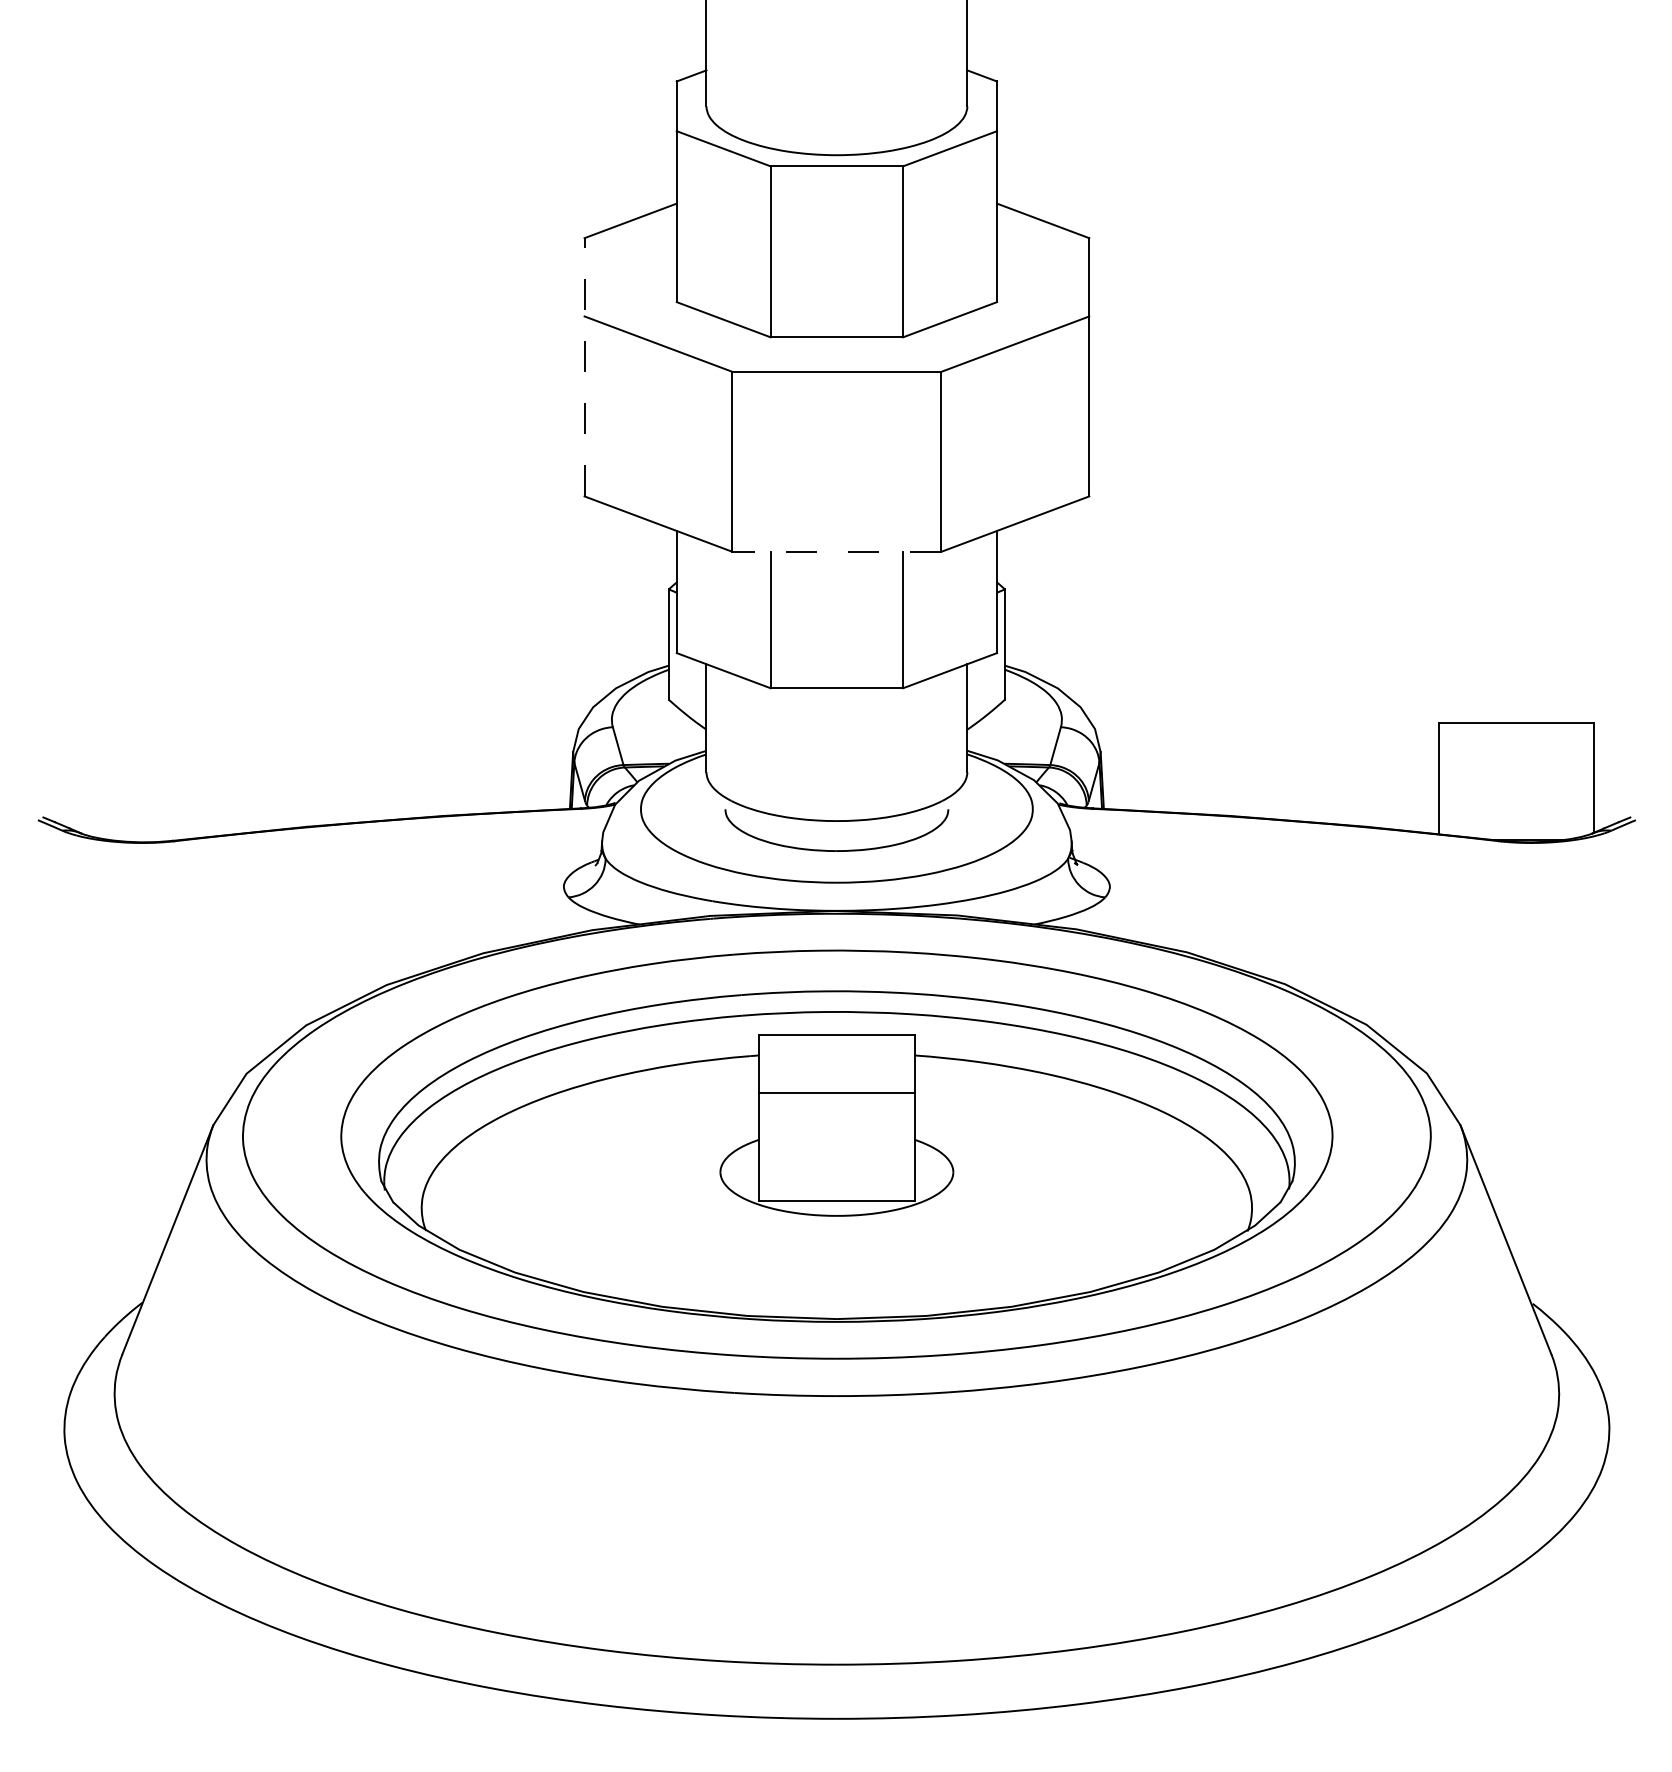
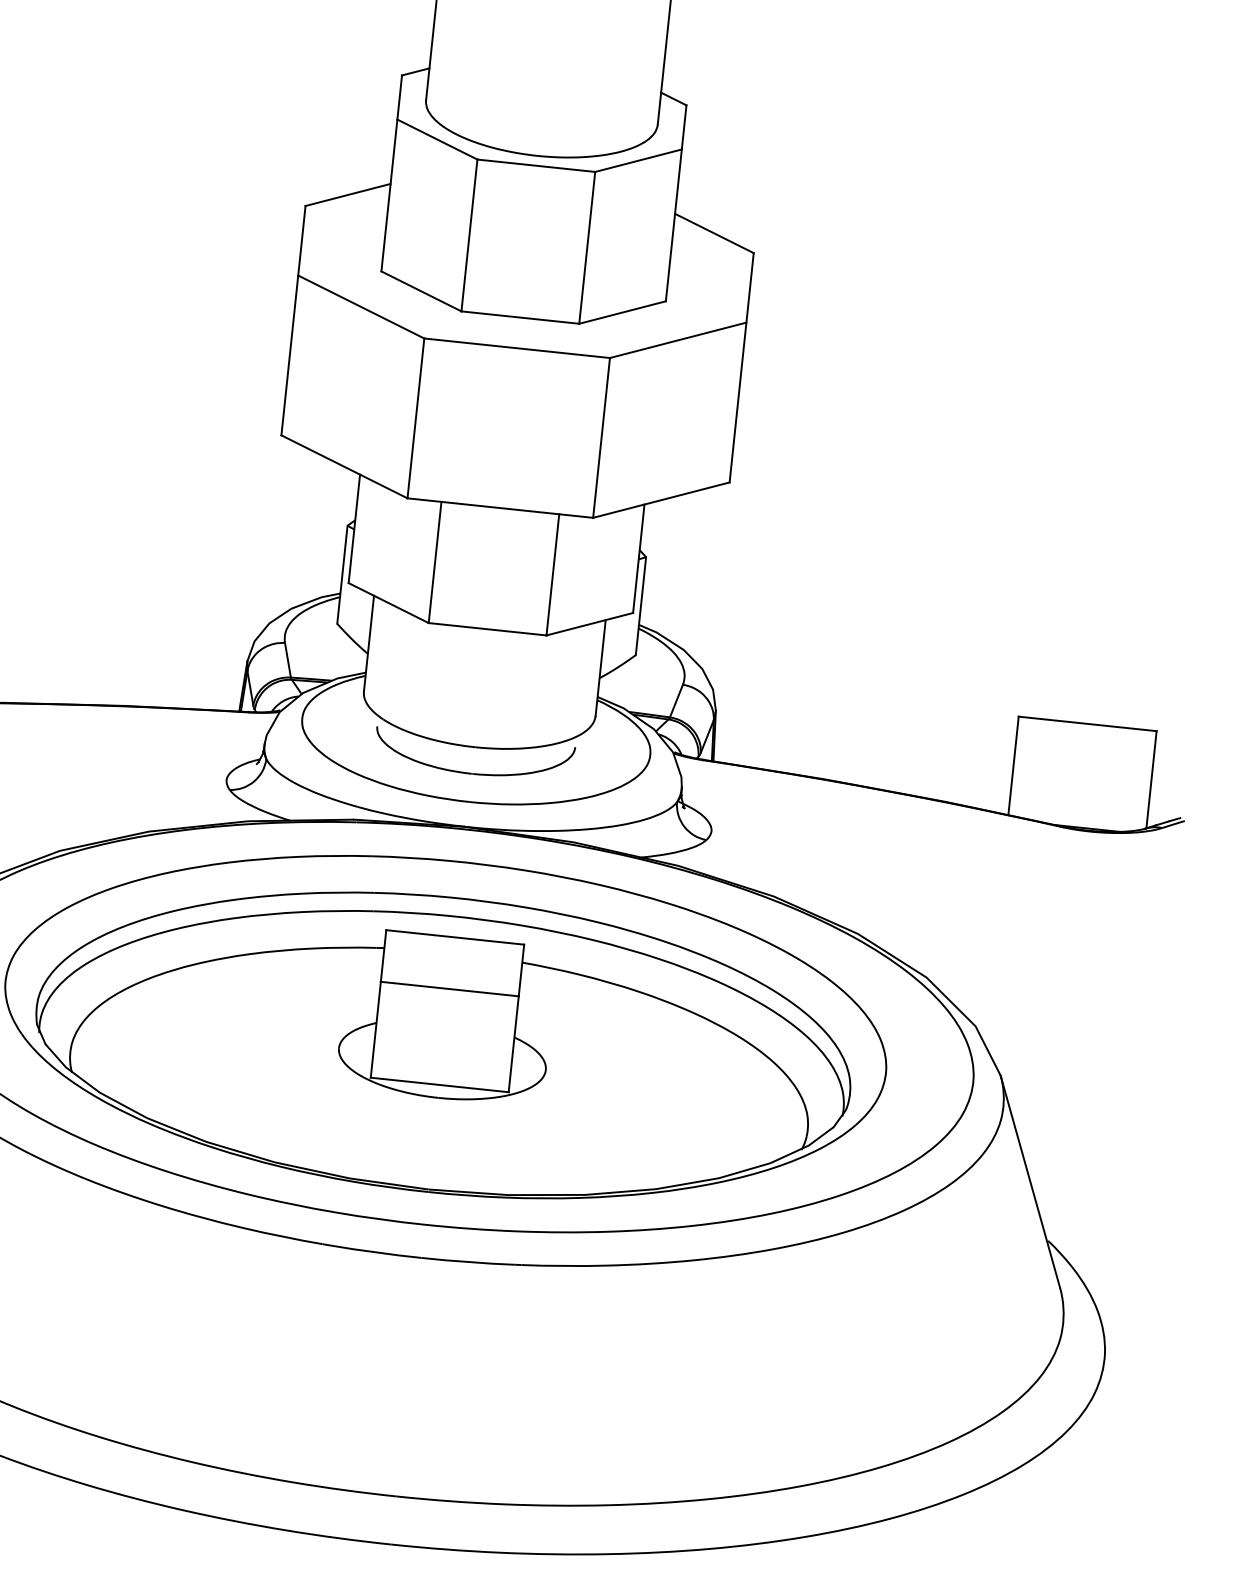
line: (584, 366) -> (293, 319), dashed -> solid
line: (836, 551) -> (500, 507), dashed -> solid

